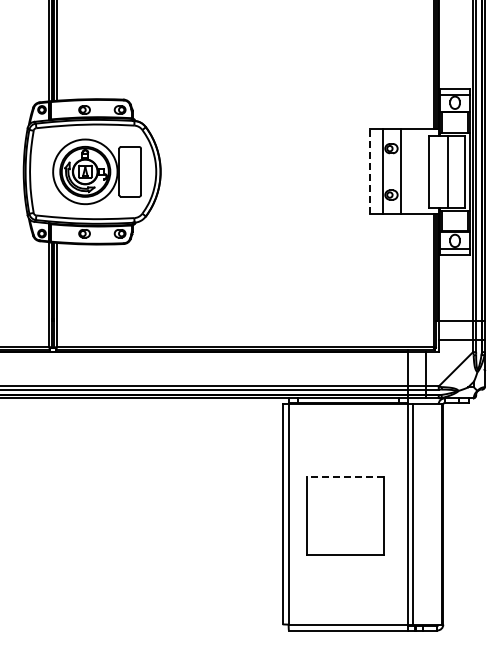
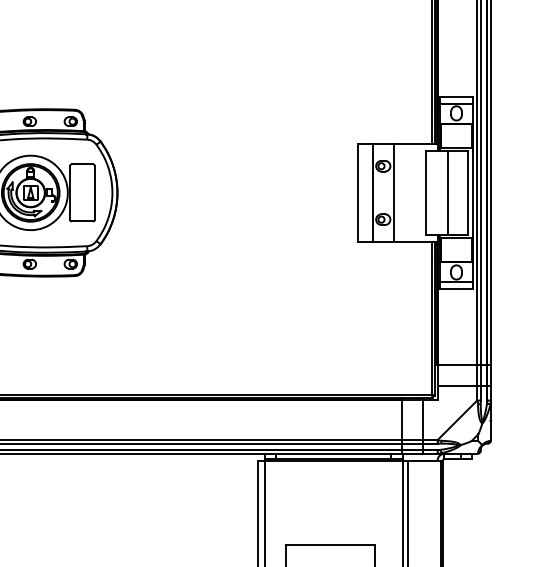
line: (369, 171) -> (357, 192), dashed -> solid
line: (345, 477) -> (330, 544), dashed -> solid

